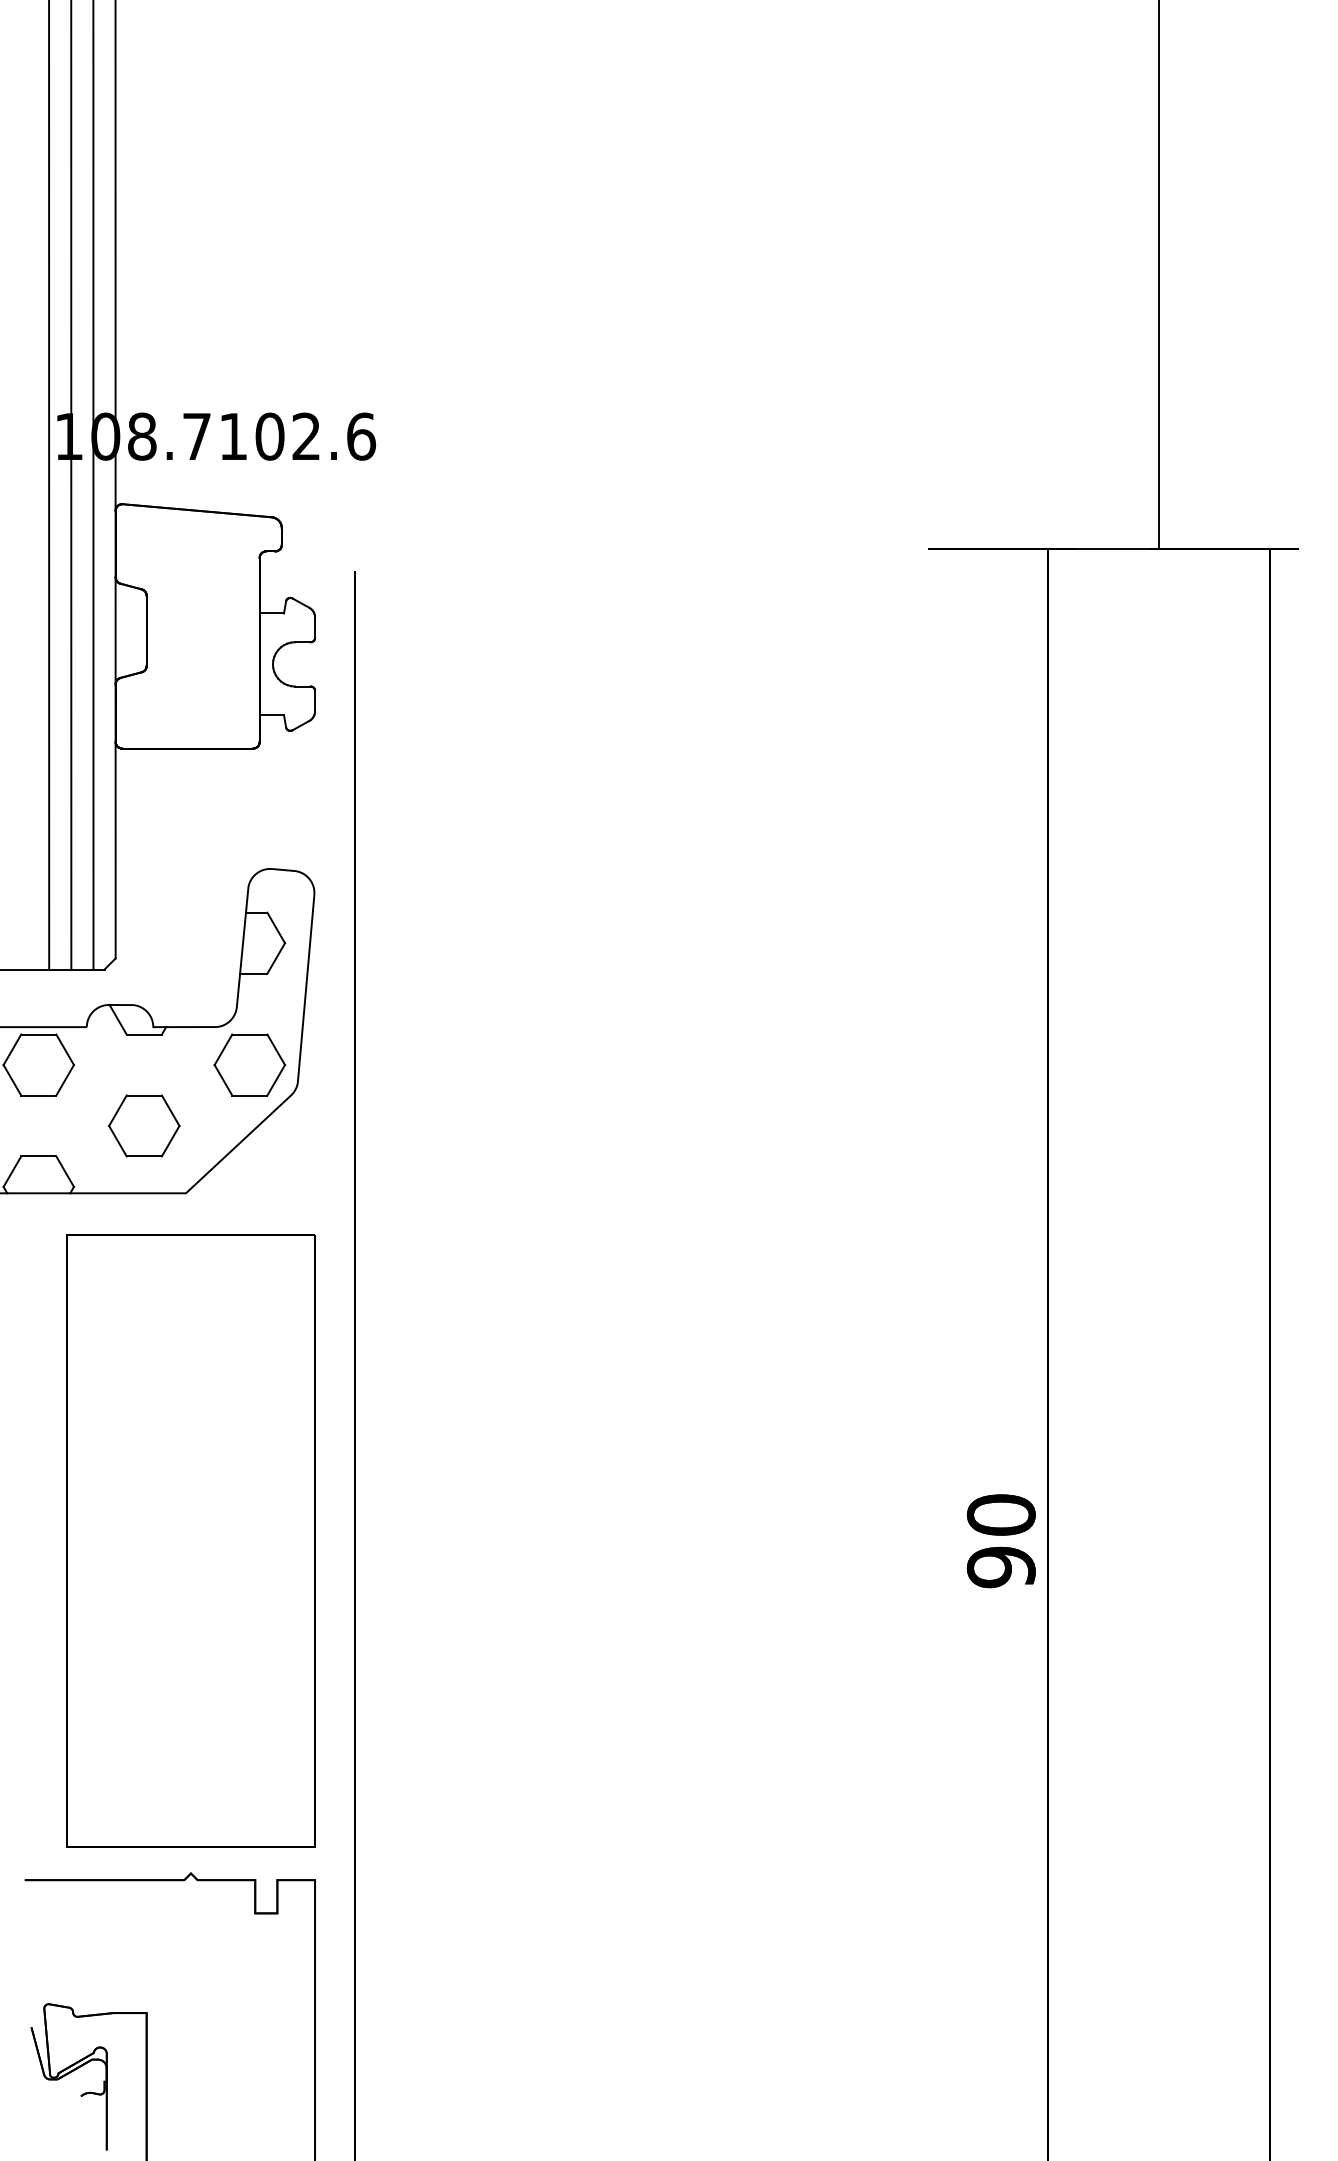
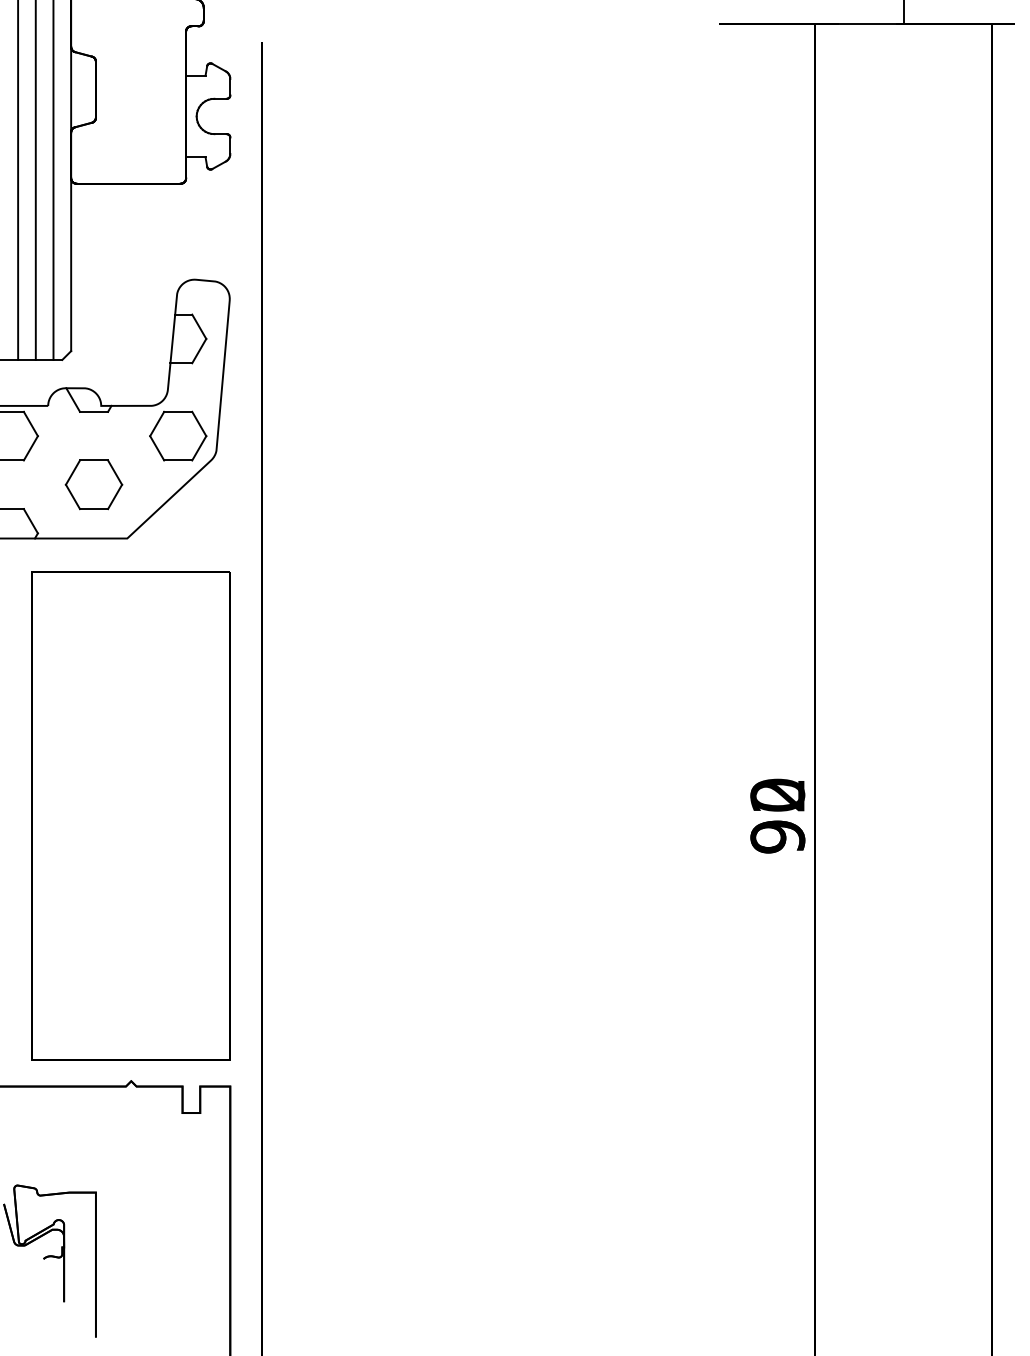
text: (1001, 1514) -> (777, 794), 90 -> 92

